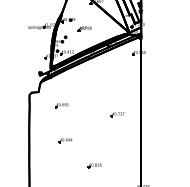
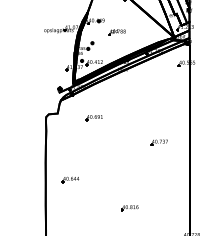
part: (61, 105) -> (93, 117), moved
part: (65, 140) -> (70, 179), moved

